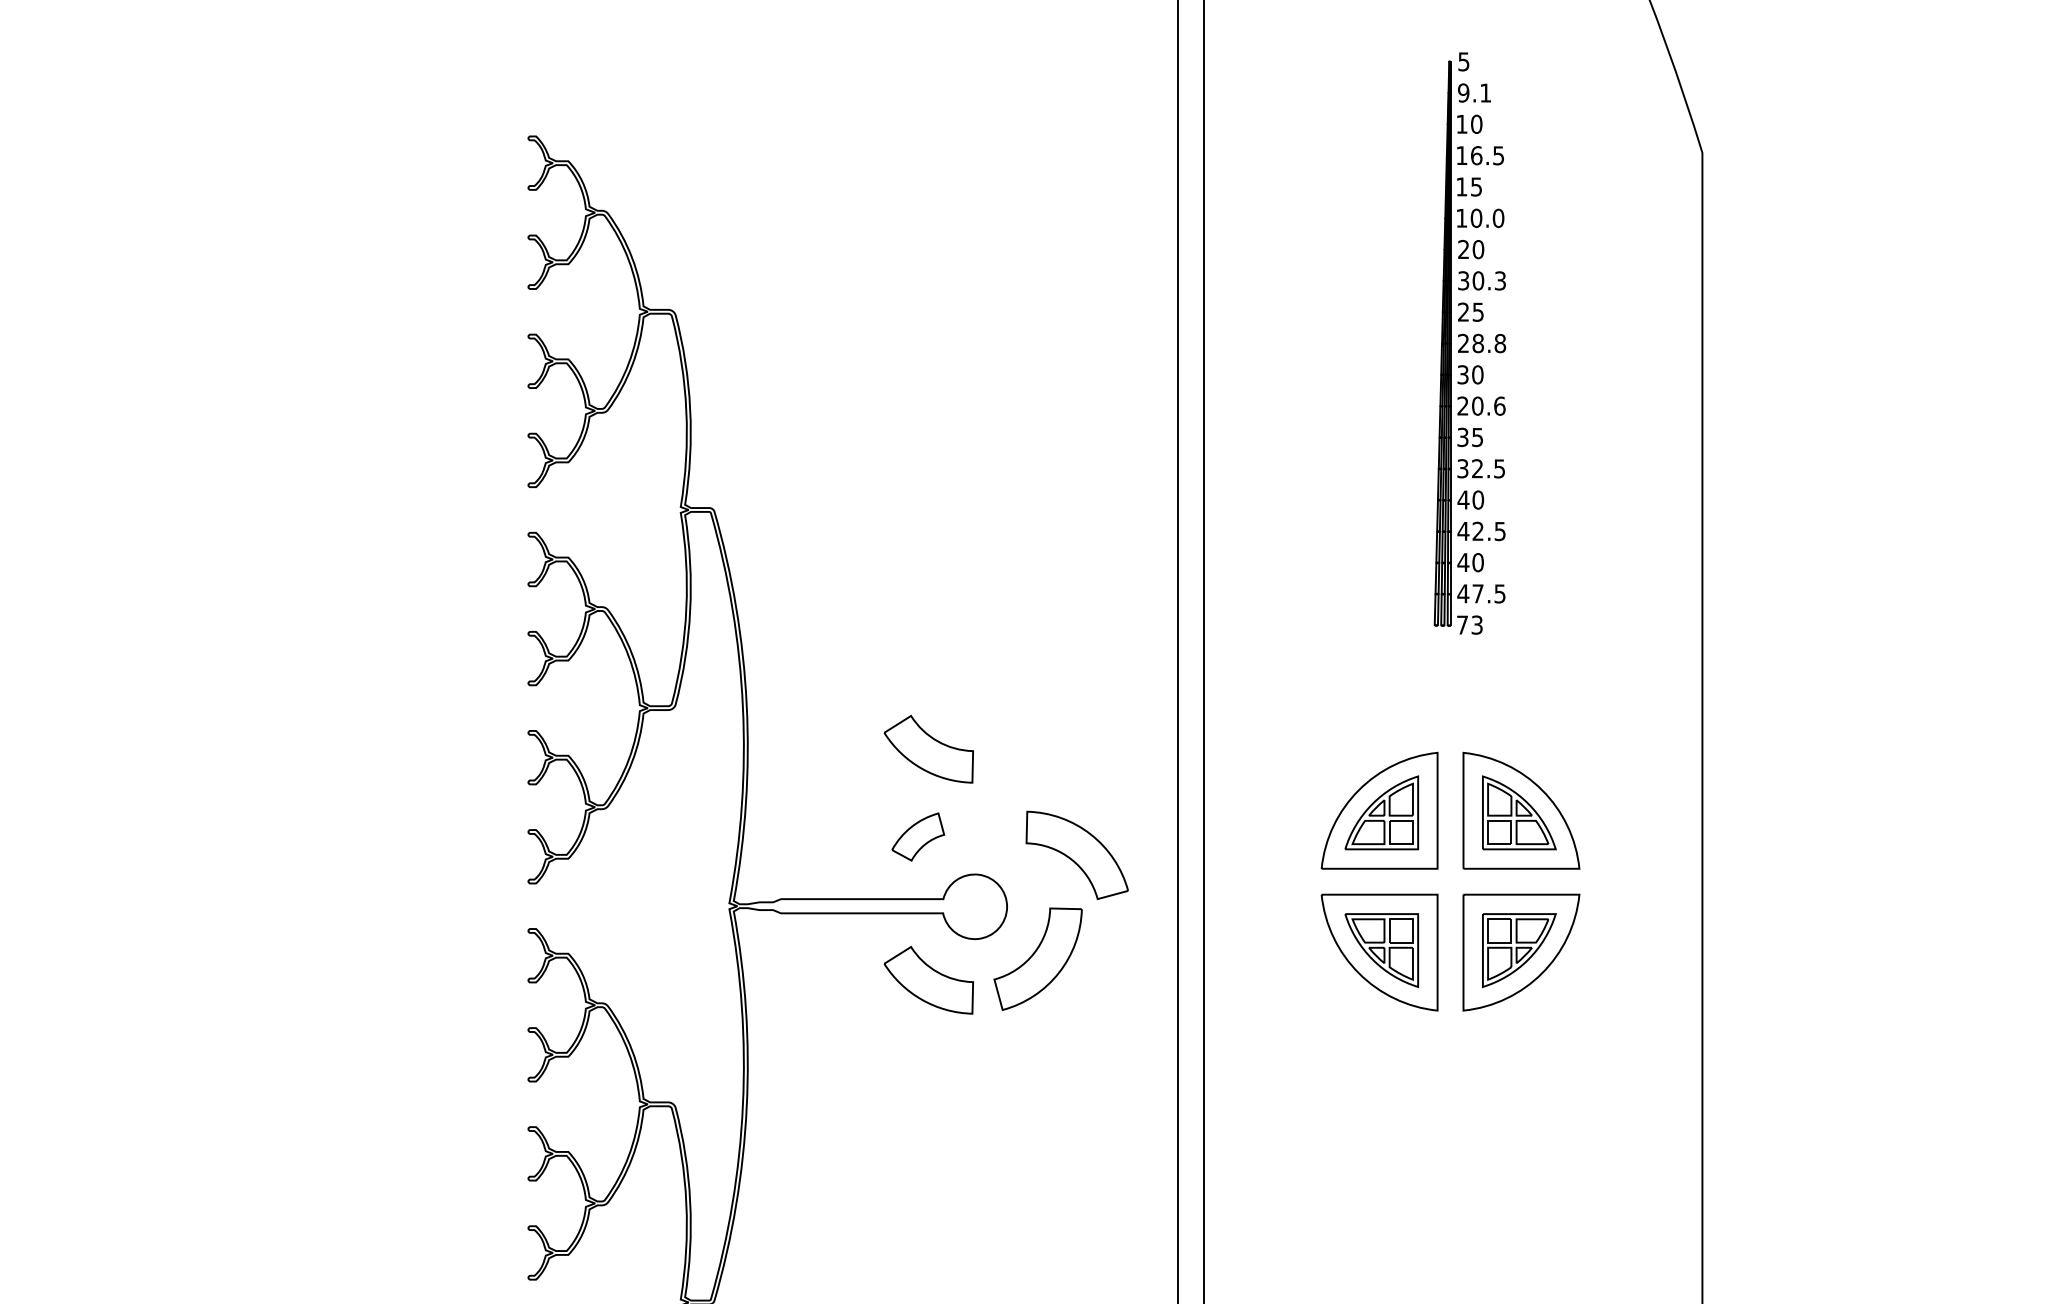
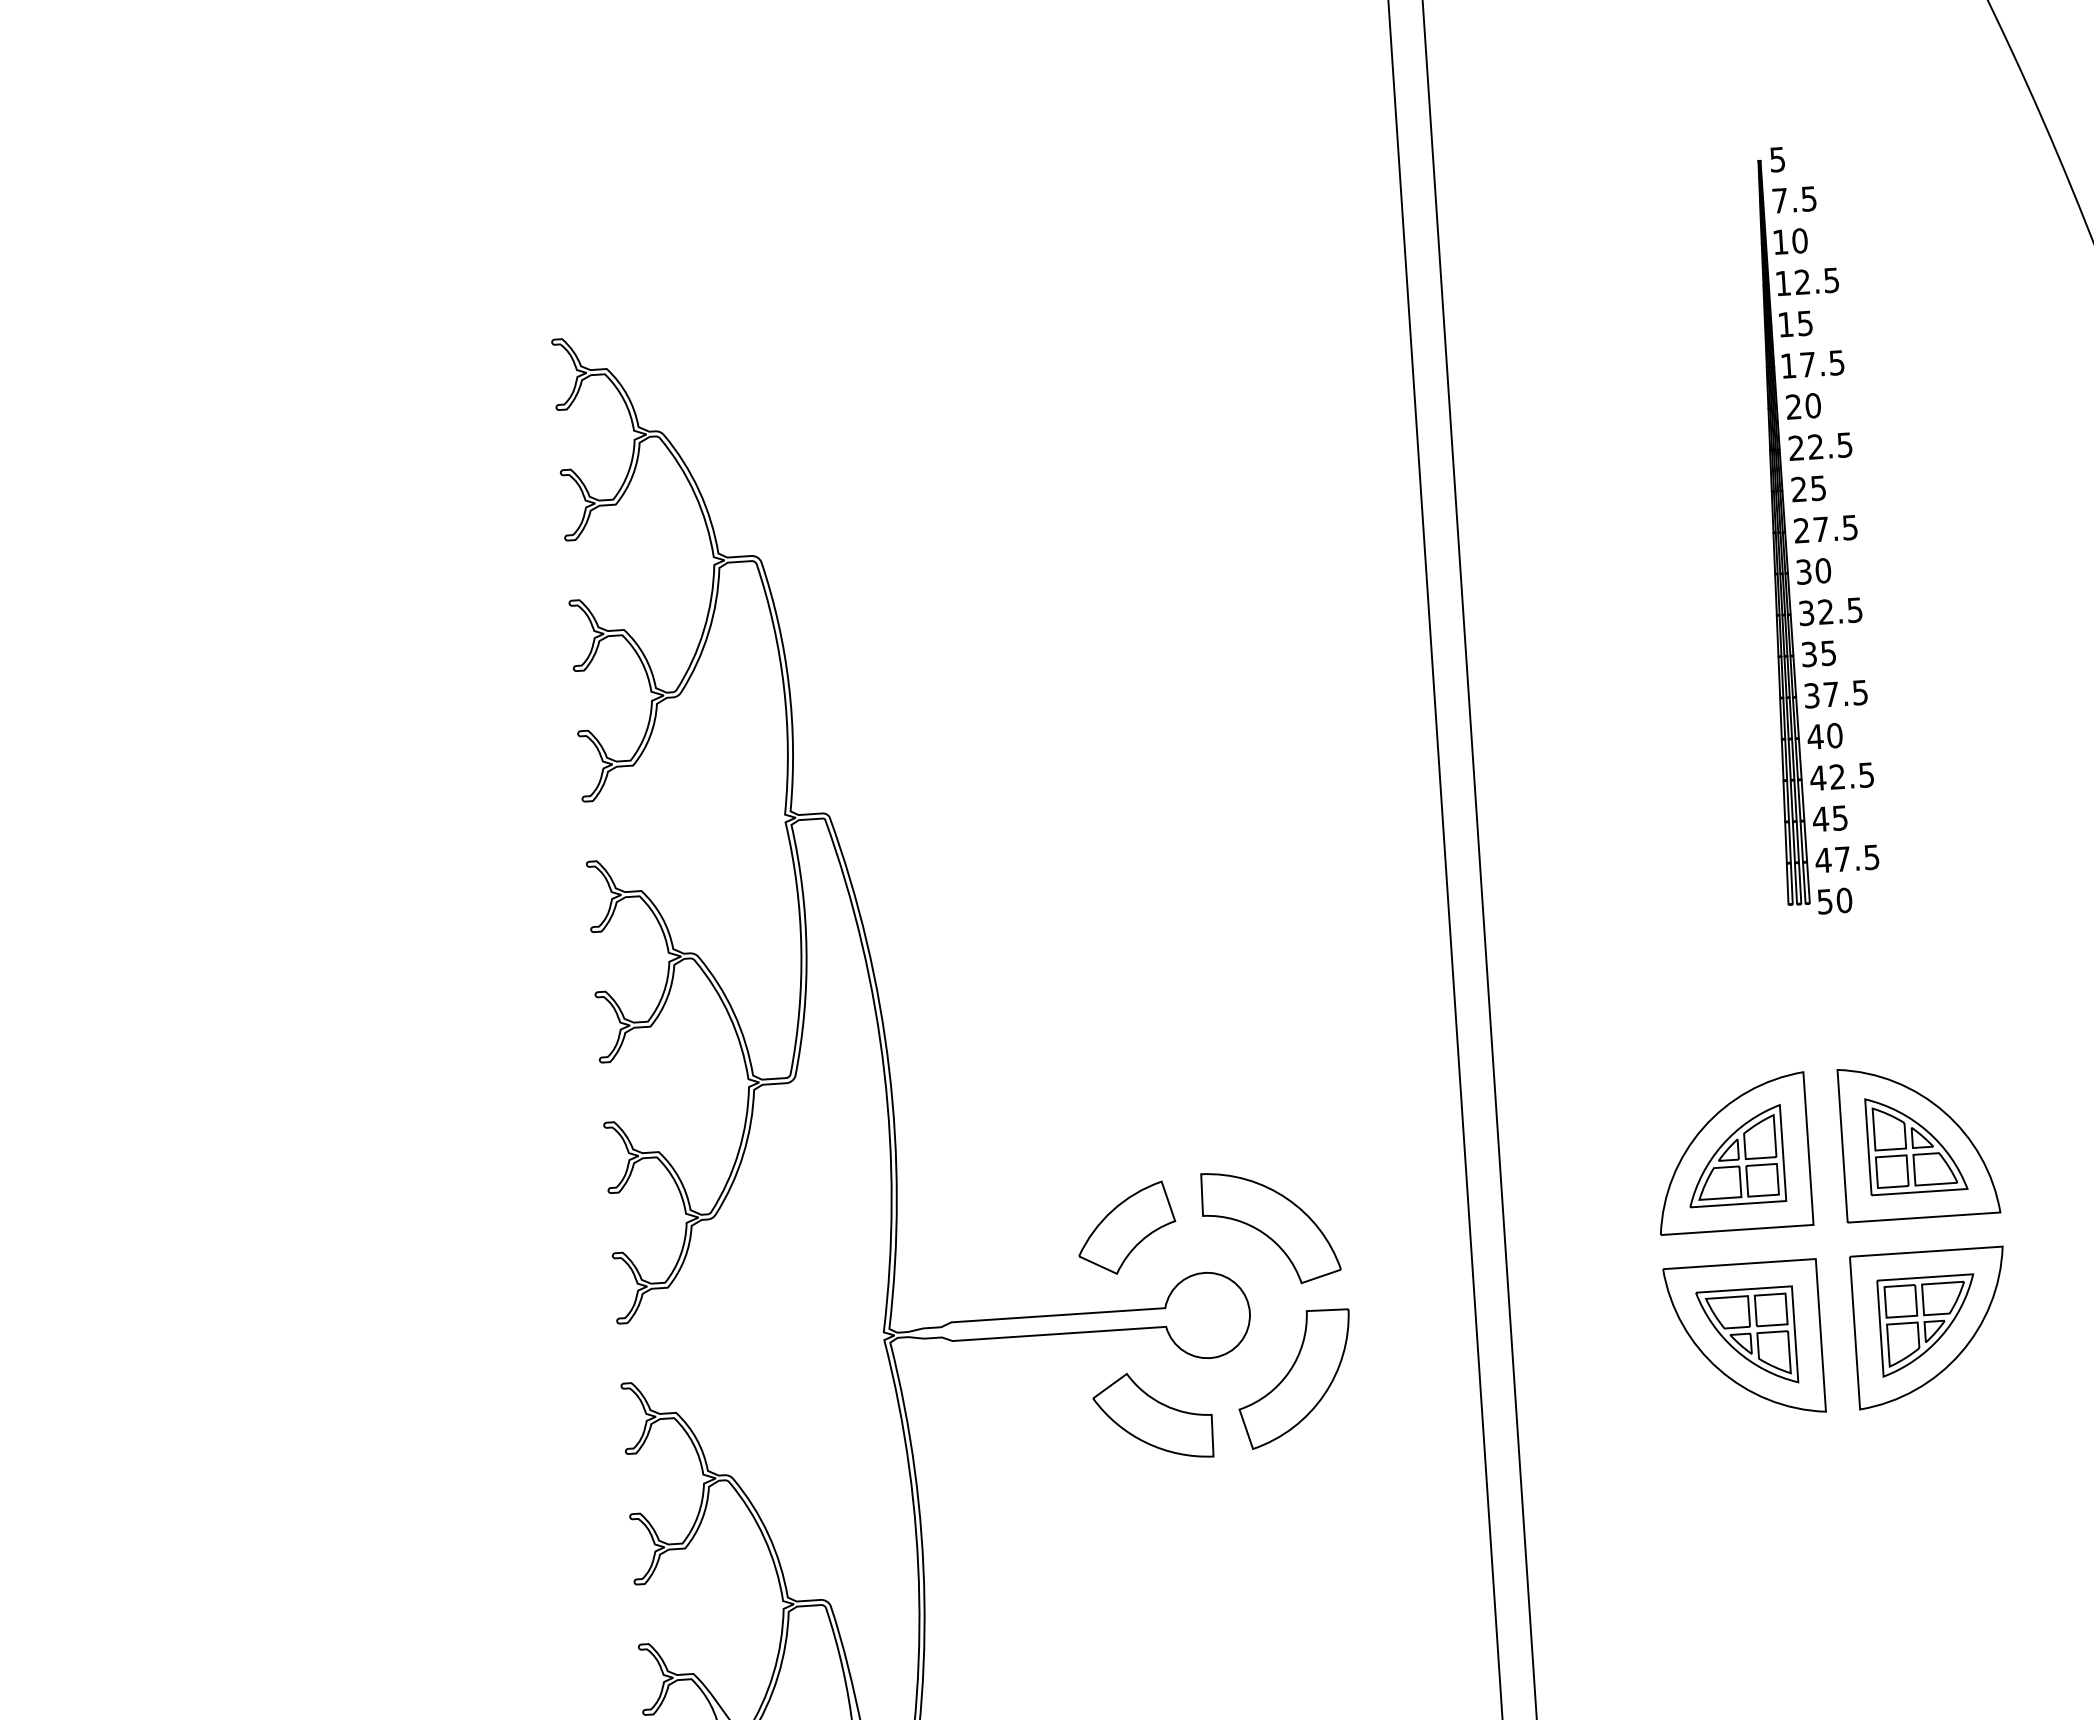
text: (1474, 92) -> (1794, 199), 9.1 -> 7.5
text: (1476, 155) -> (1802, 281), 16.5 -> 12.5
text: (1487, 217) -> (1822, 362), 10.0 -> 17.5
text: (1481, 280) -> (1819, 446), 30.3 -> 22.5
text: (1489, 343) -> (1835, 528), 28.8 -> 27.5
text: (1481, 405) -> (1830, 610), 20.6 -> 32.5
text: (1477, 468) -> (1831, 694), 32.5 -> 37.5
text: (1477, 562) -> (1839, 817), 40 -> 45
text: (1470, 624) -> (1835, 900), 73 -> 50
part: (928, 748) -> (1132, 1111), removed
part: (918, 836) -> (1126, 1227), size x1.43
part: (1076, 855) -> (1269, 1227), moved

